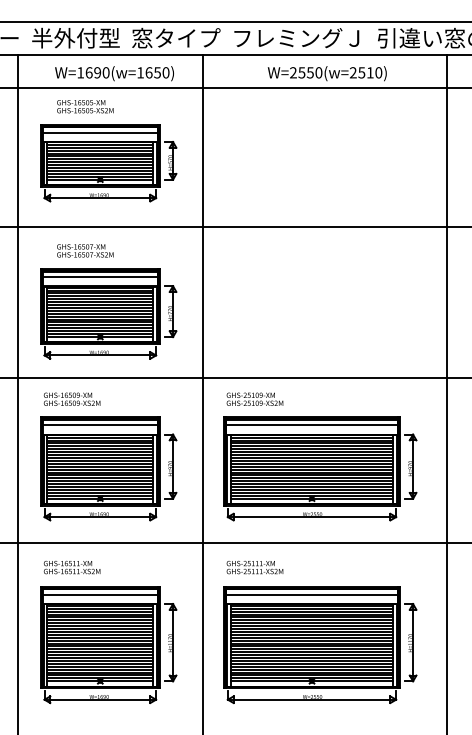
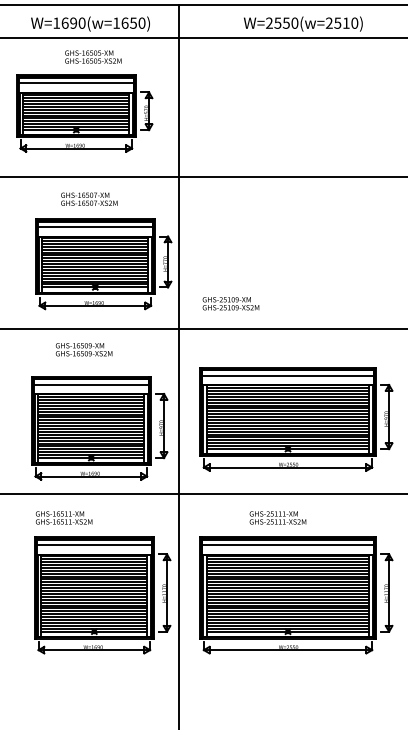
text: (85, 106) -> (93, 56), moved
text: (85, 250) -> (89, 198), moved
part: (108, 313) -> (103, 263), moved
text: (71, 398) -> (83, 348), moved
text: (254, 398) -> (230, 302), moved
part: (108, 468) -> (99, 427), moved
text: (71, 567) -> (63, 517), moved
text: (254, 567) -> (277, 517), moved
part: (108, 645) -> (102, 595), moved

